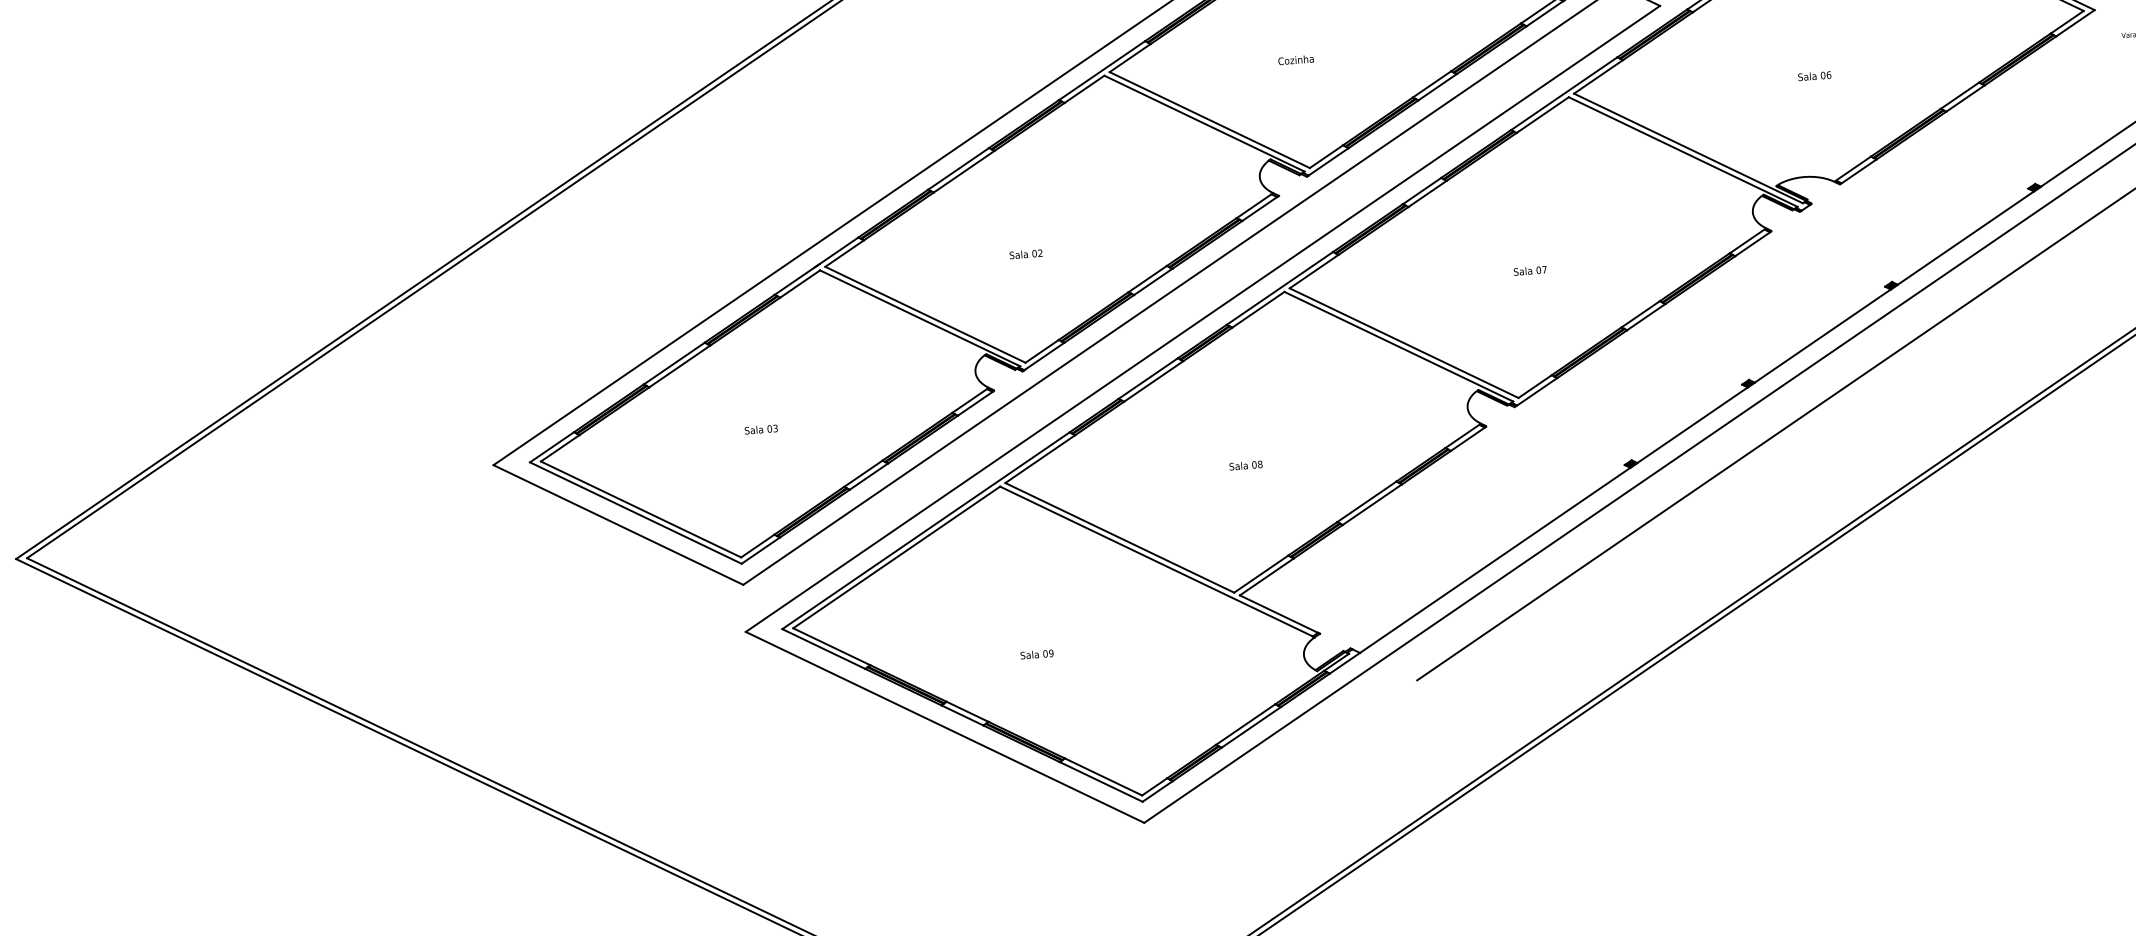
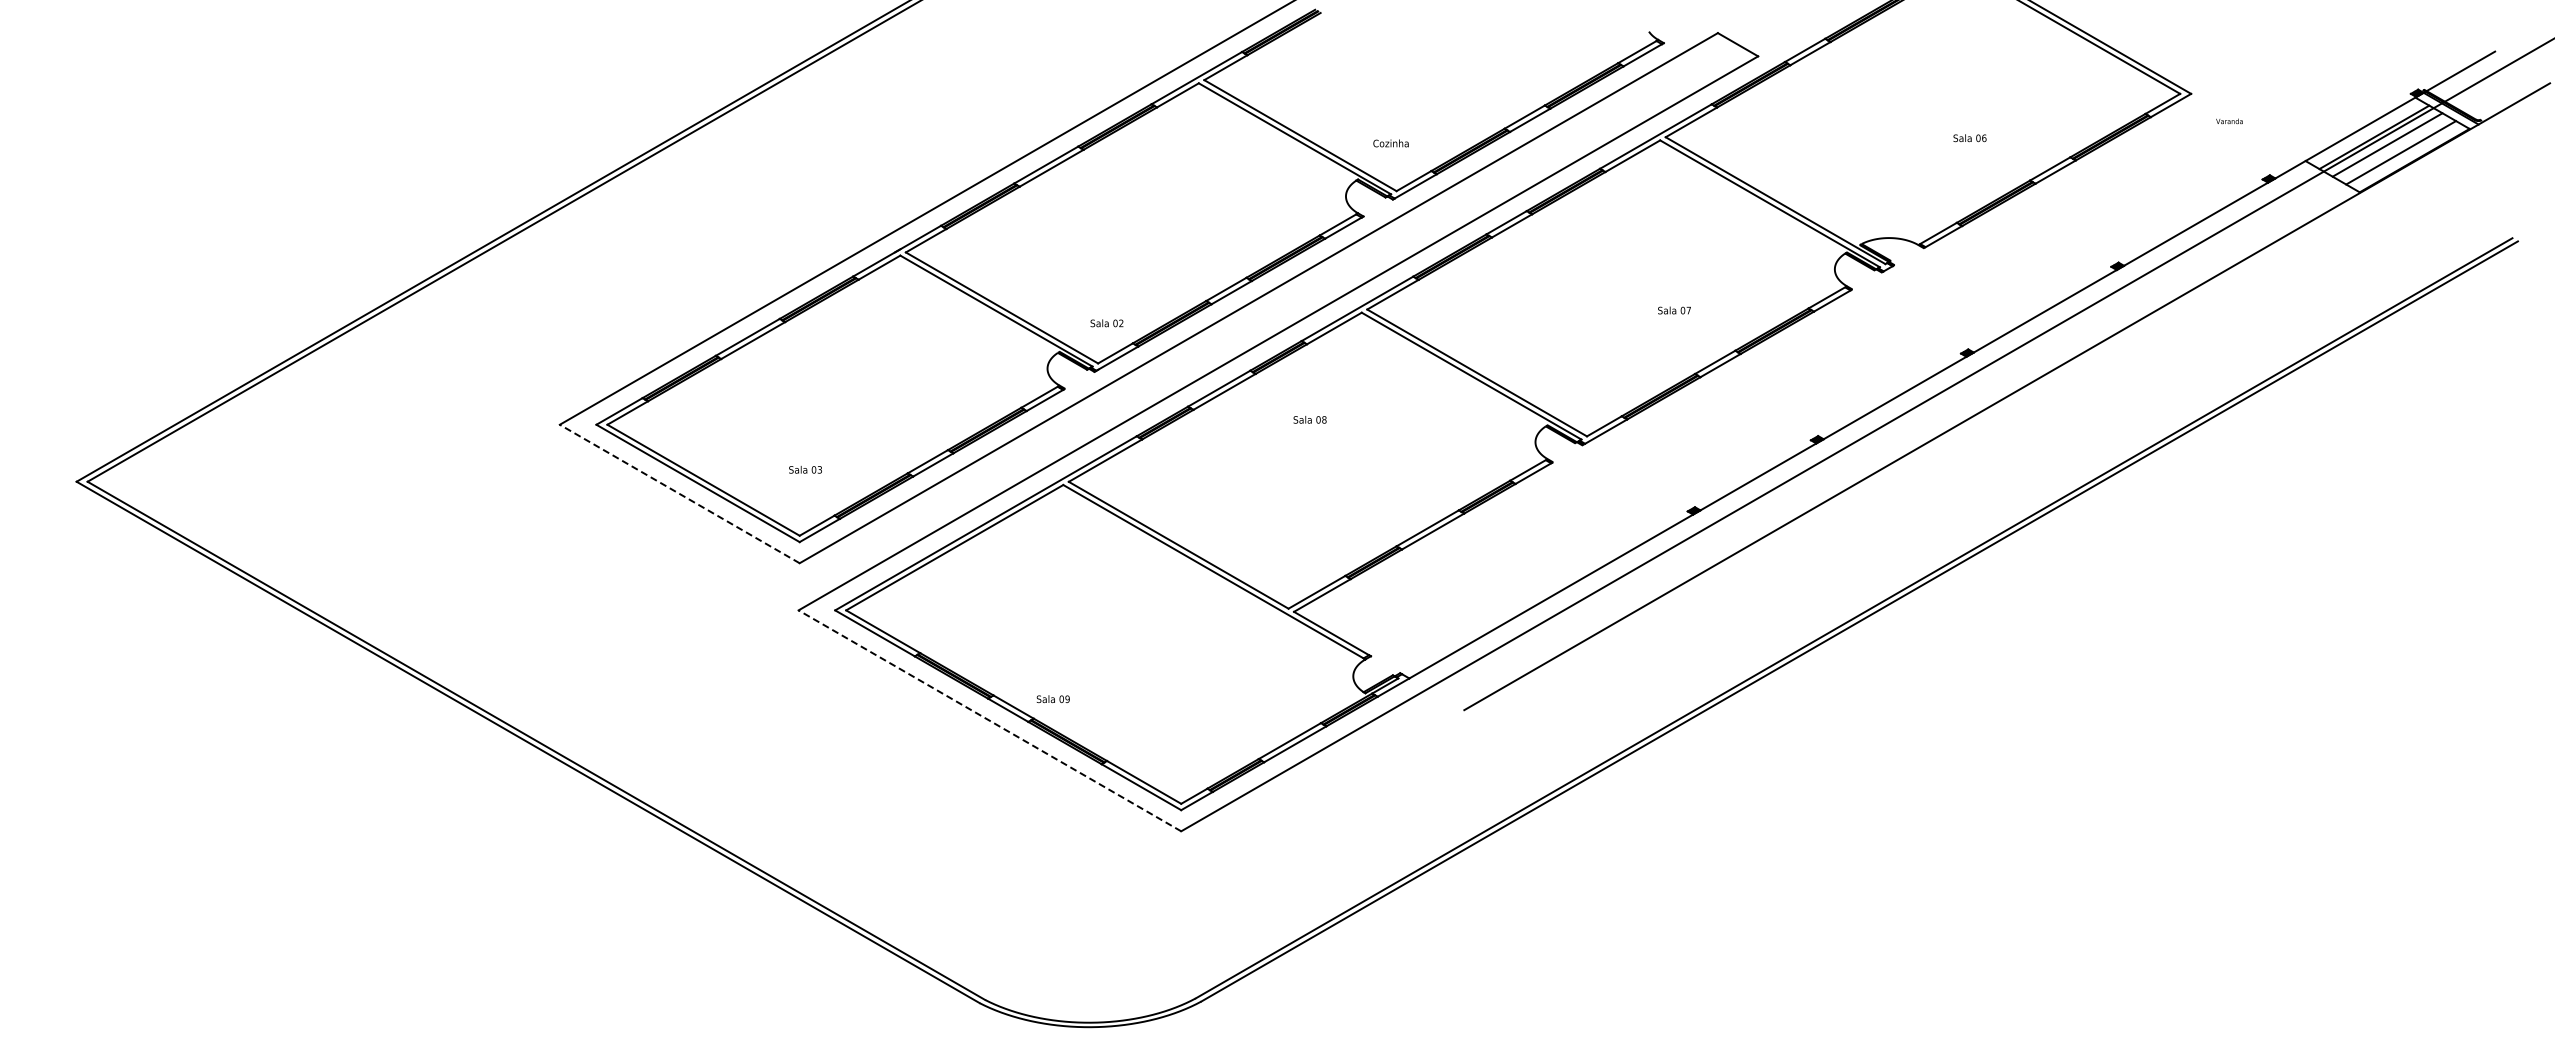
text: (1295, 60) -> (1390, 143), moved
text: (1814, 76) -> (1969, 138), moved
text: (1025, 254) -> (1106, 323), moved
text: (1530, 270) -> (1674, 310), moved
text: (761, 429) -> (805, 469), moved
text: (1245, 465) -> (1309, 419), moved
line: (618, 524) -> (679, 493), solid -> dashed
text: (1036, 654) -> (1052, 699), moved
line: (944, 727) -> (989, 720), solid -> dashed

